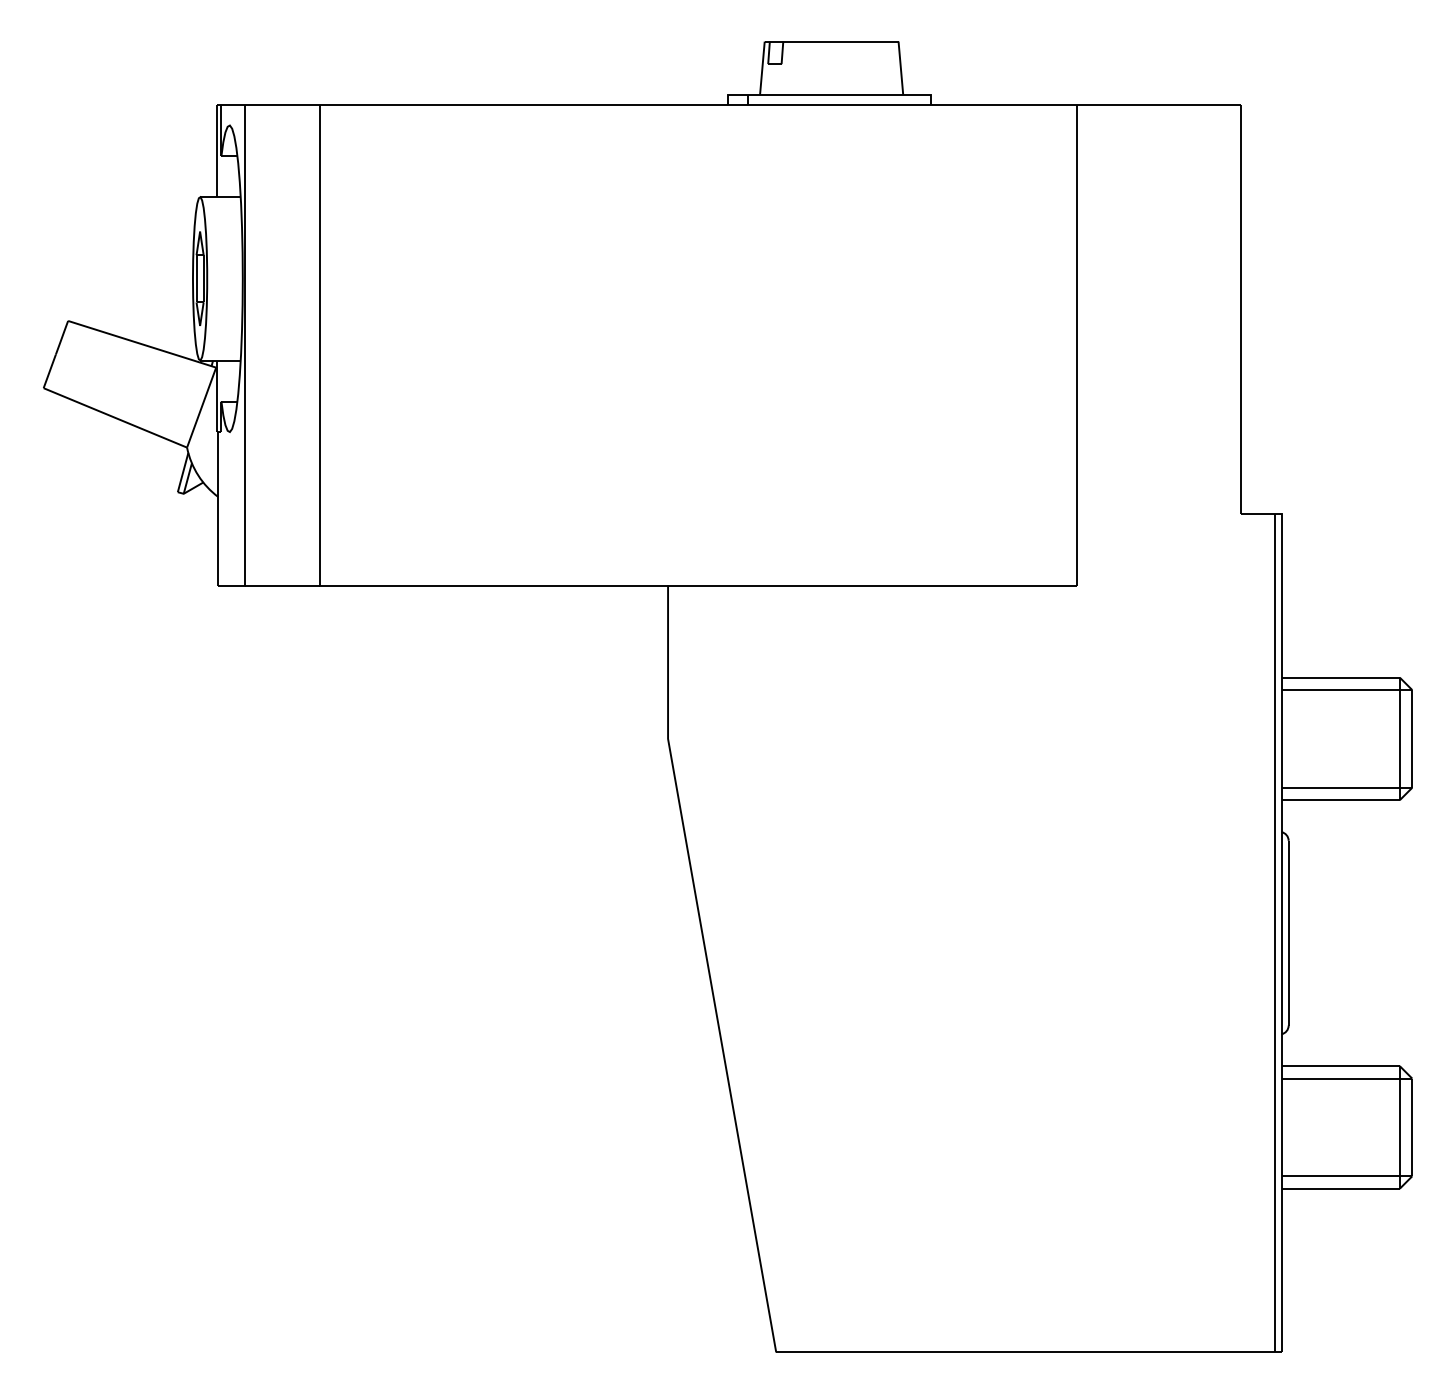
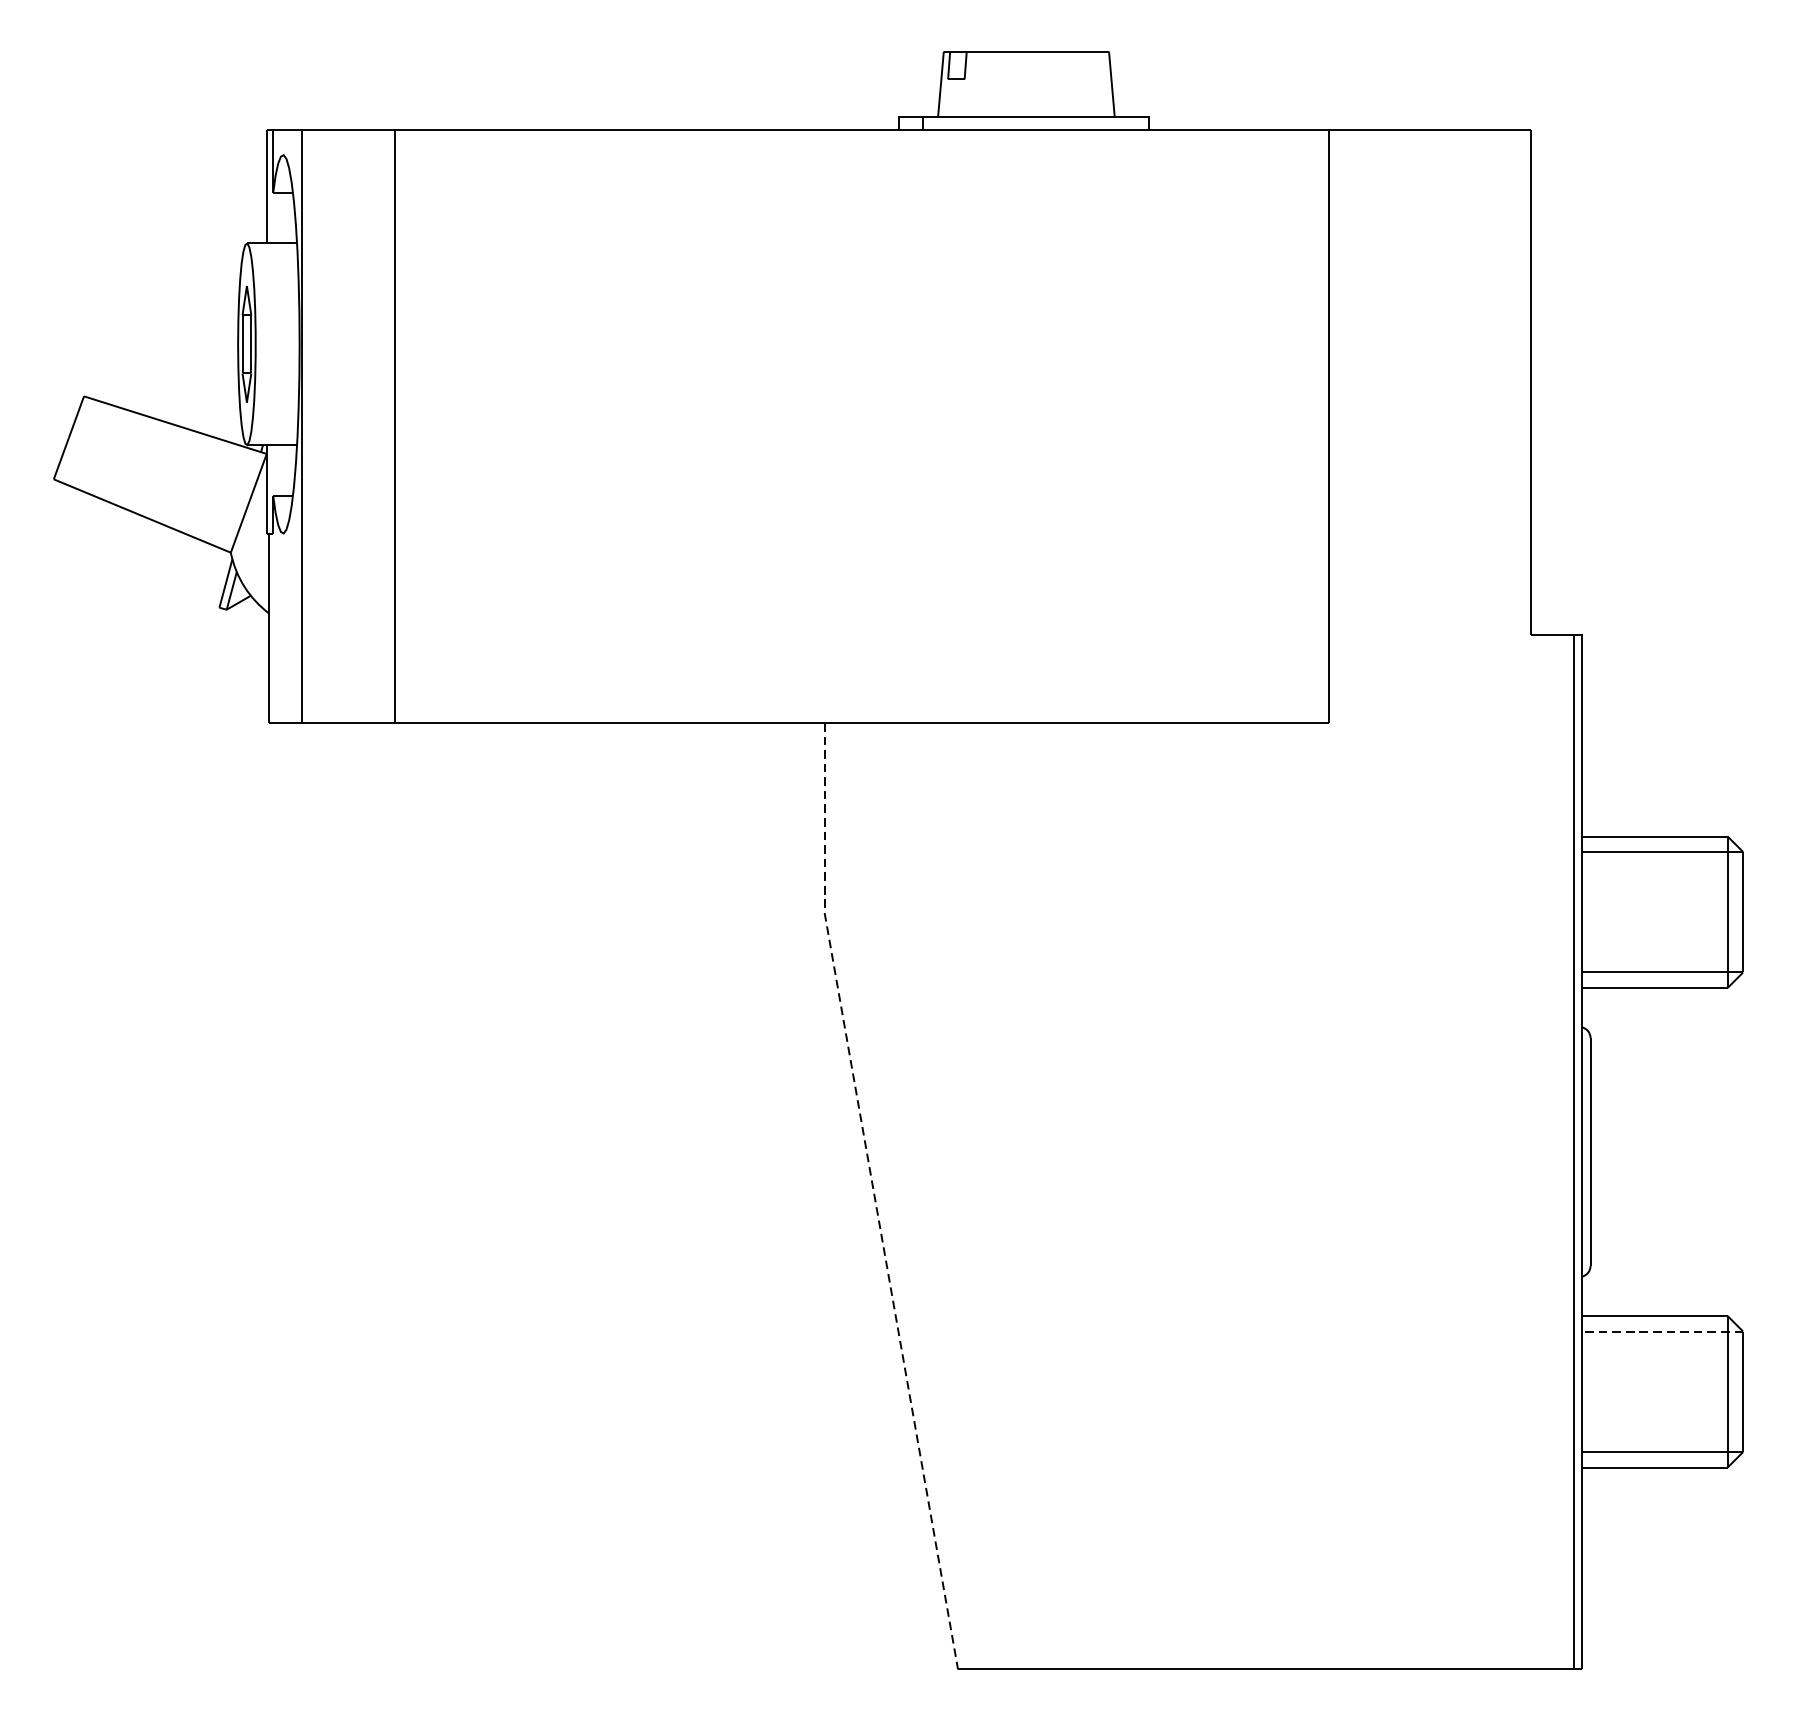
line: (708, 969) -> (874, 1196), solid -> dashed
line: (1346, 1078) -> (1661, 1331), solid -> dashed

